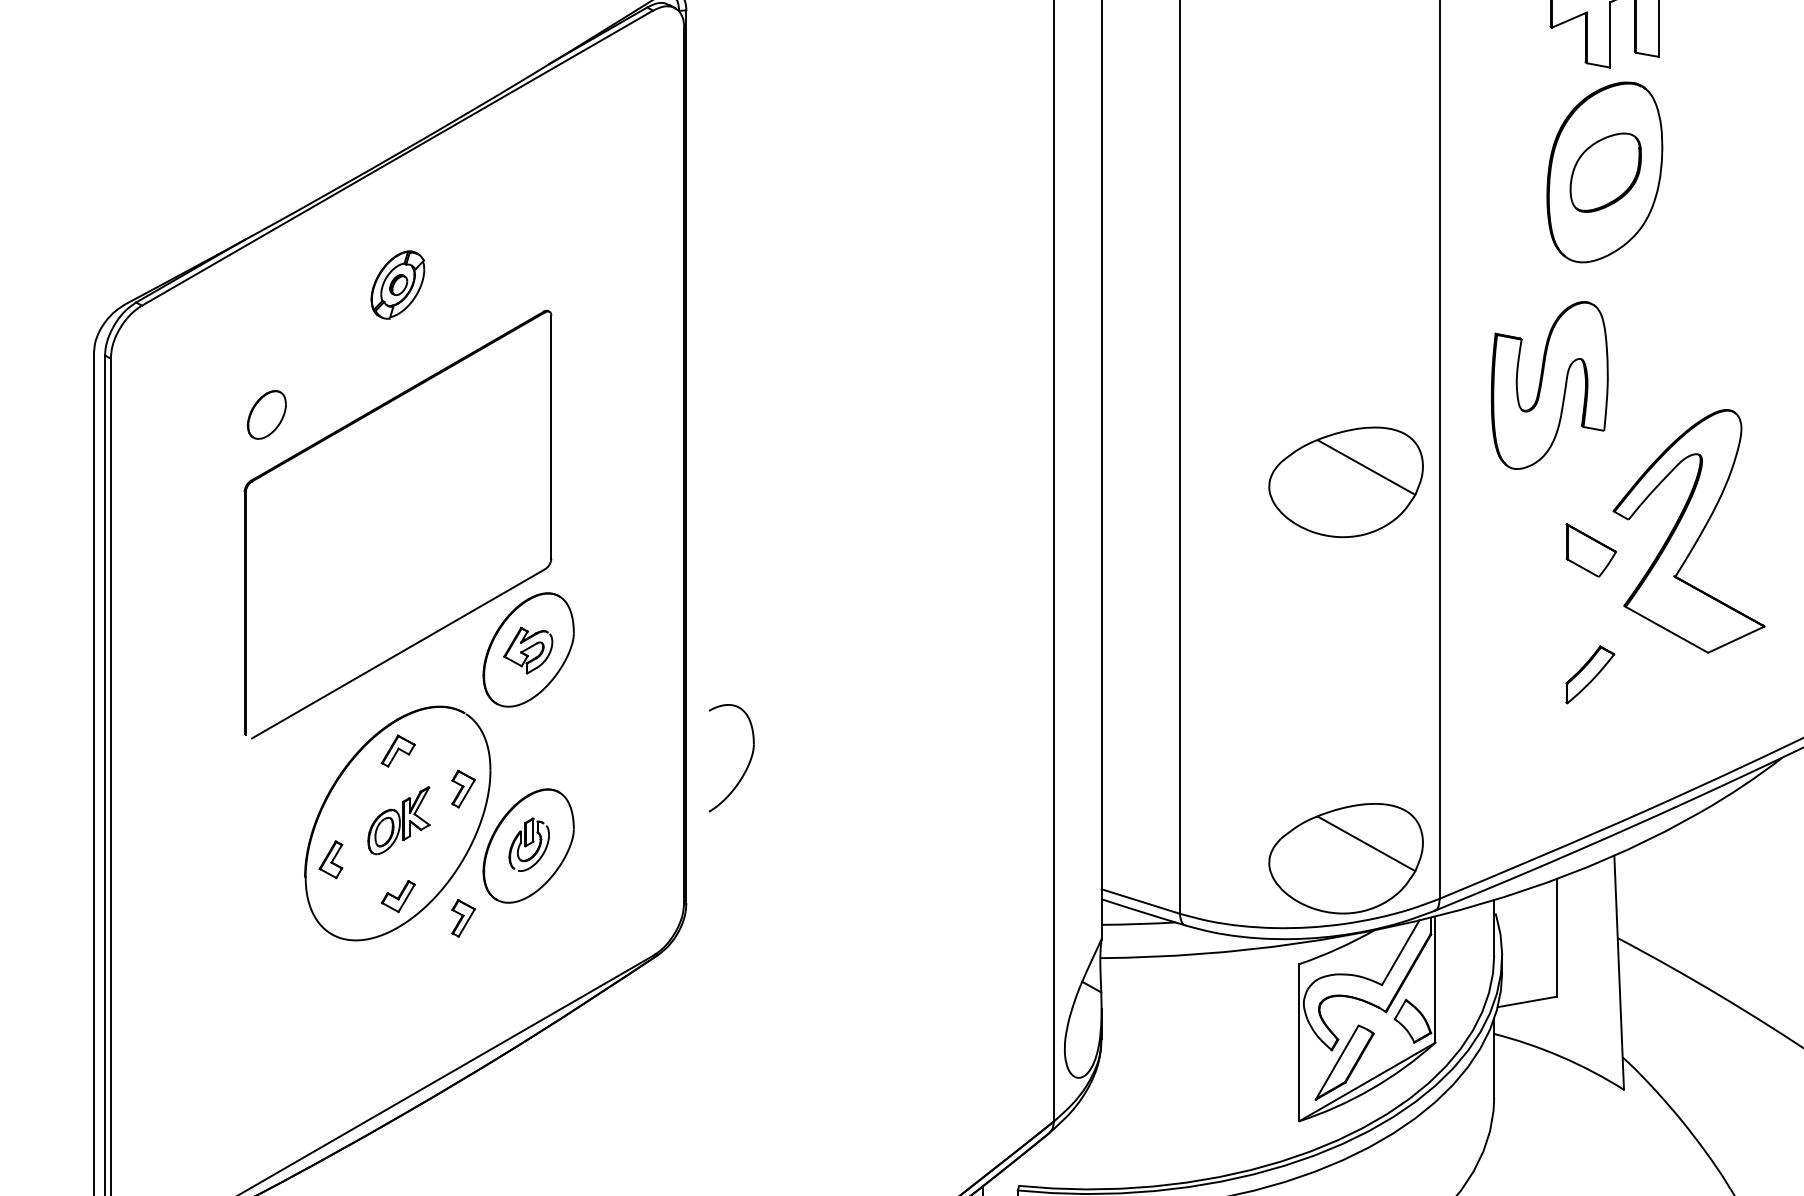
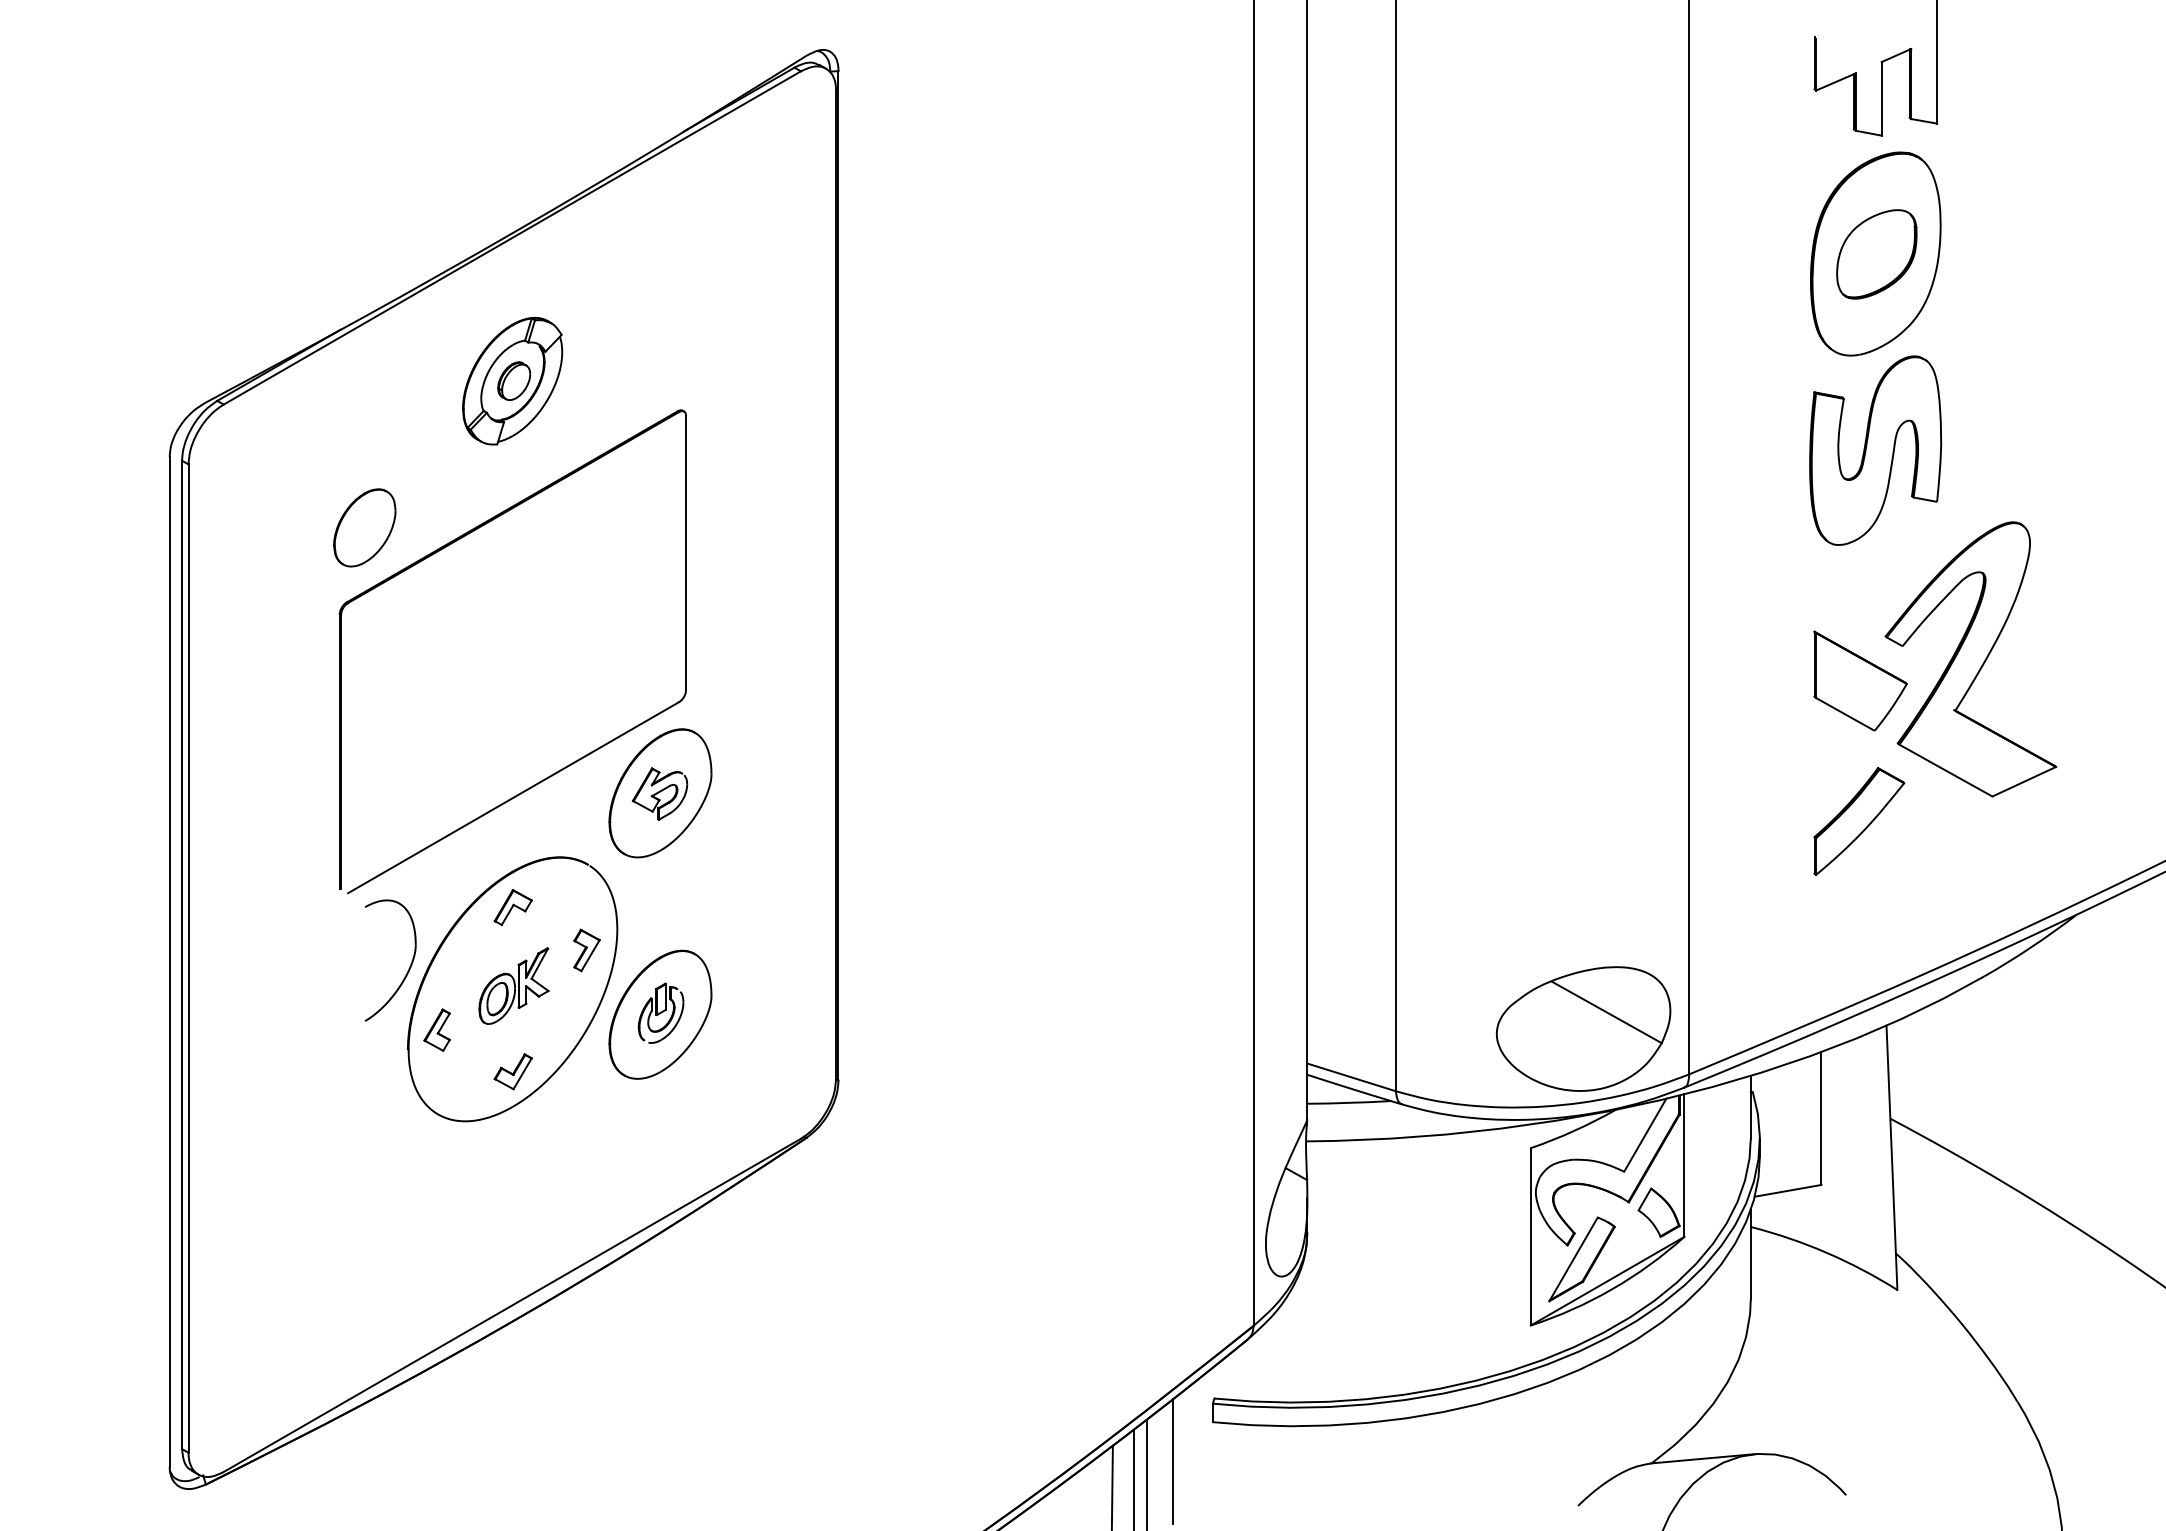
part: (397, 285) -> (512, 381), size x1.67
part: (1549, 385) -> (1875, 450), moved
part: (266, 414) -> (364, 527), size x1.43
part: (1346, 481) -> (1583, 603), removed
part: (1591, 550) -> (1860, 680), size x1.67
part: (1590, 674) -> (1859, 821), size x1.67
part: (747, 765) -> (408, 968), moved
part: (463, 918) -> (586, 1096), removed

